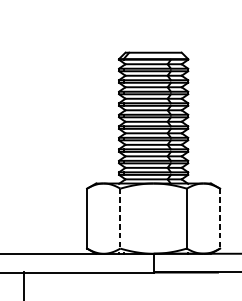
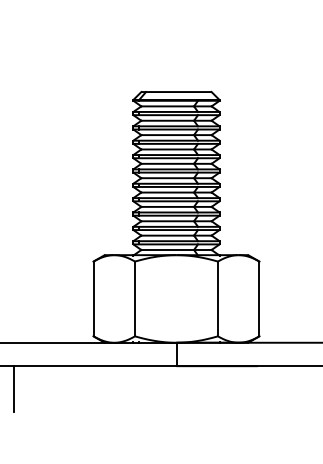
line: (120, 219) -> (135, 299), dashed -> solid
line: (220, 219) -> (259, 299), dashed -> solid

